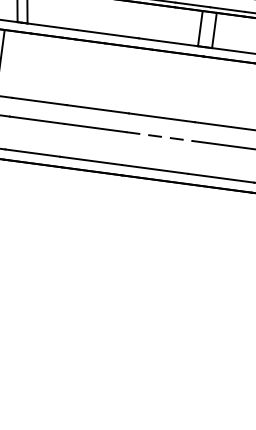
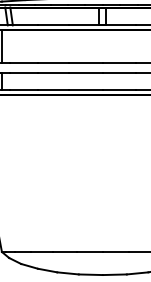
line: (160, 135) -> (86, 72), dashed -> solid

